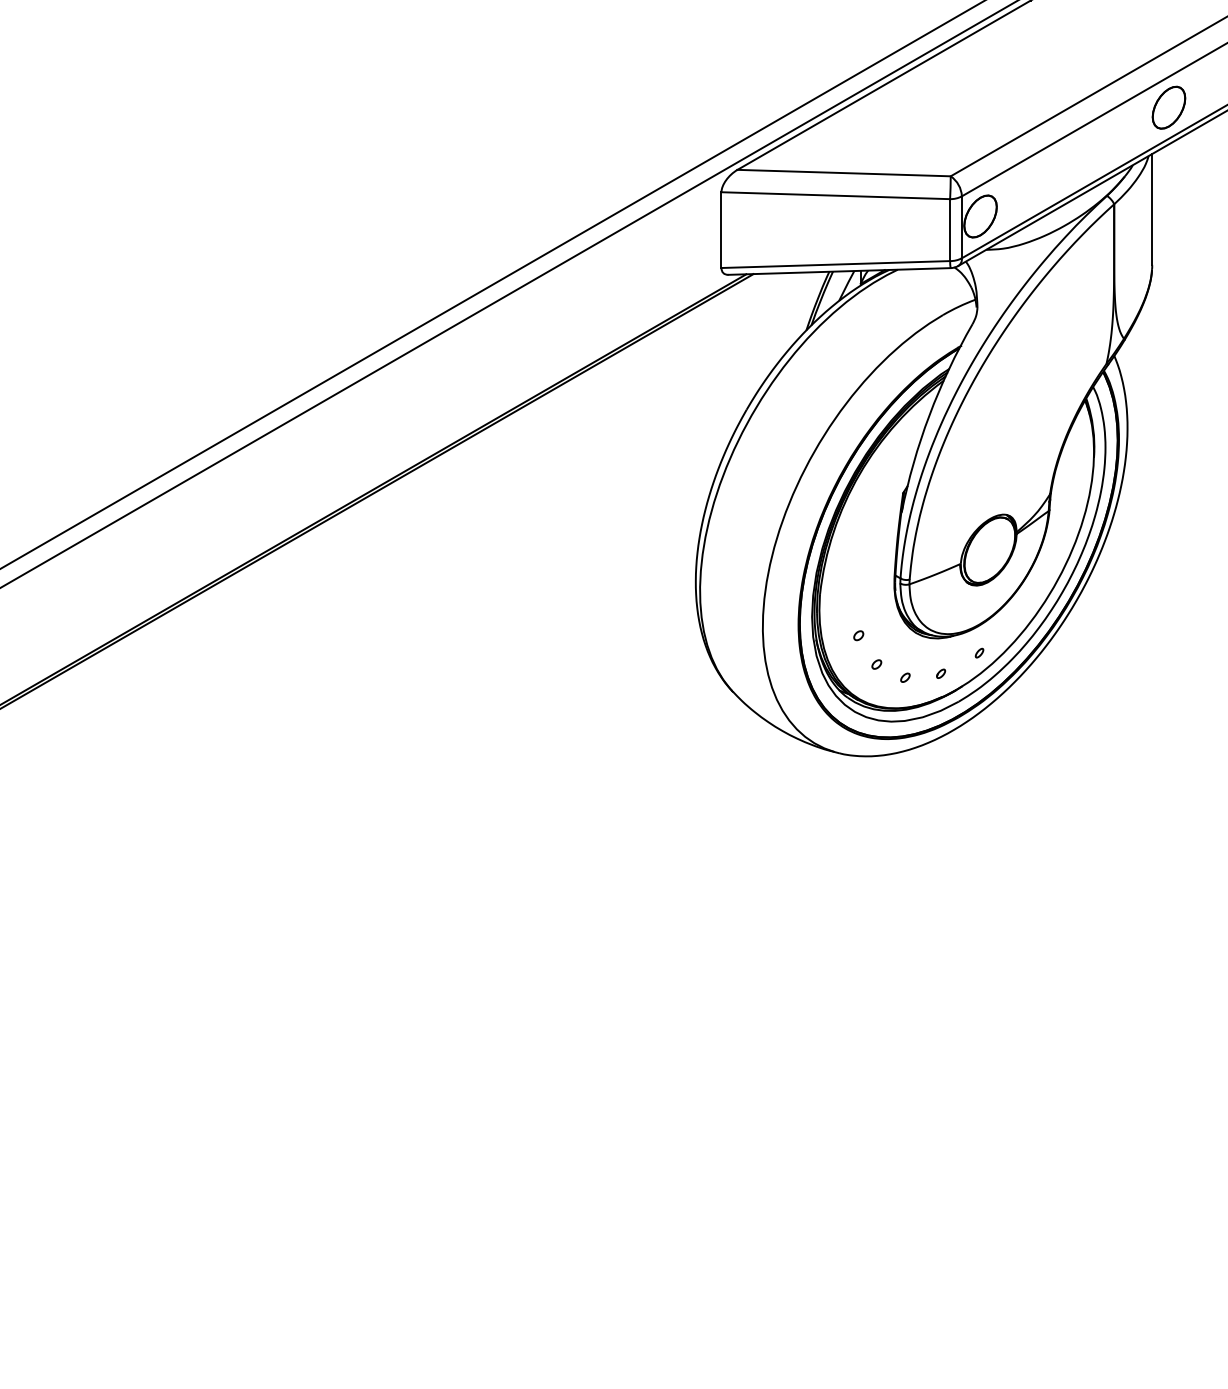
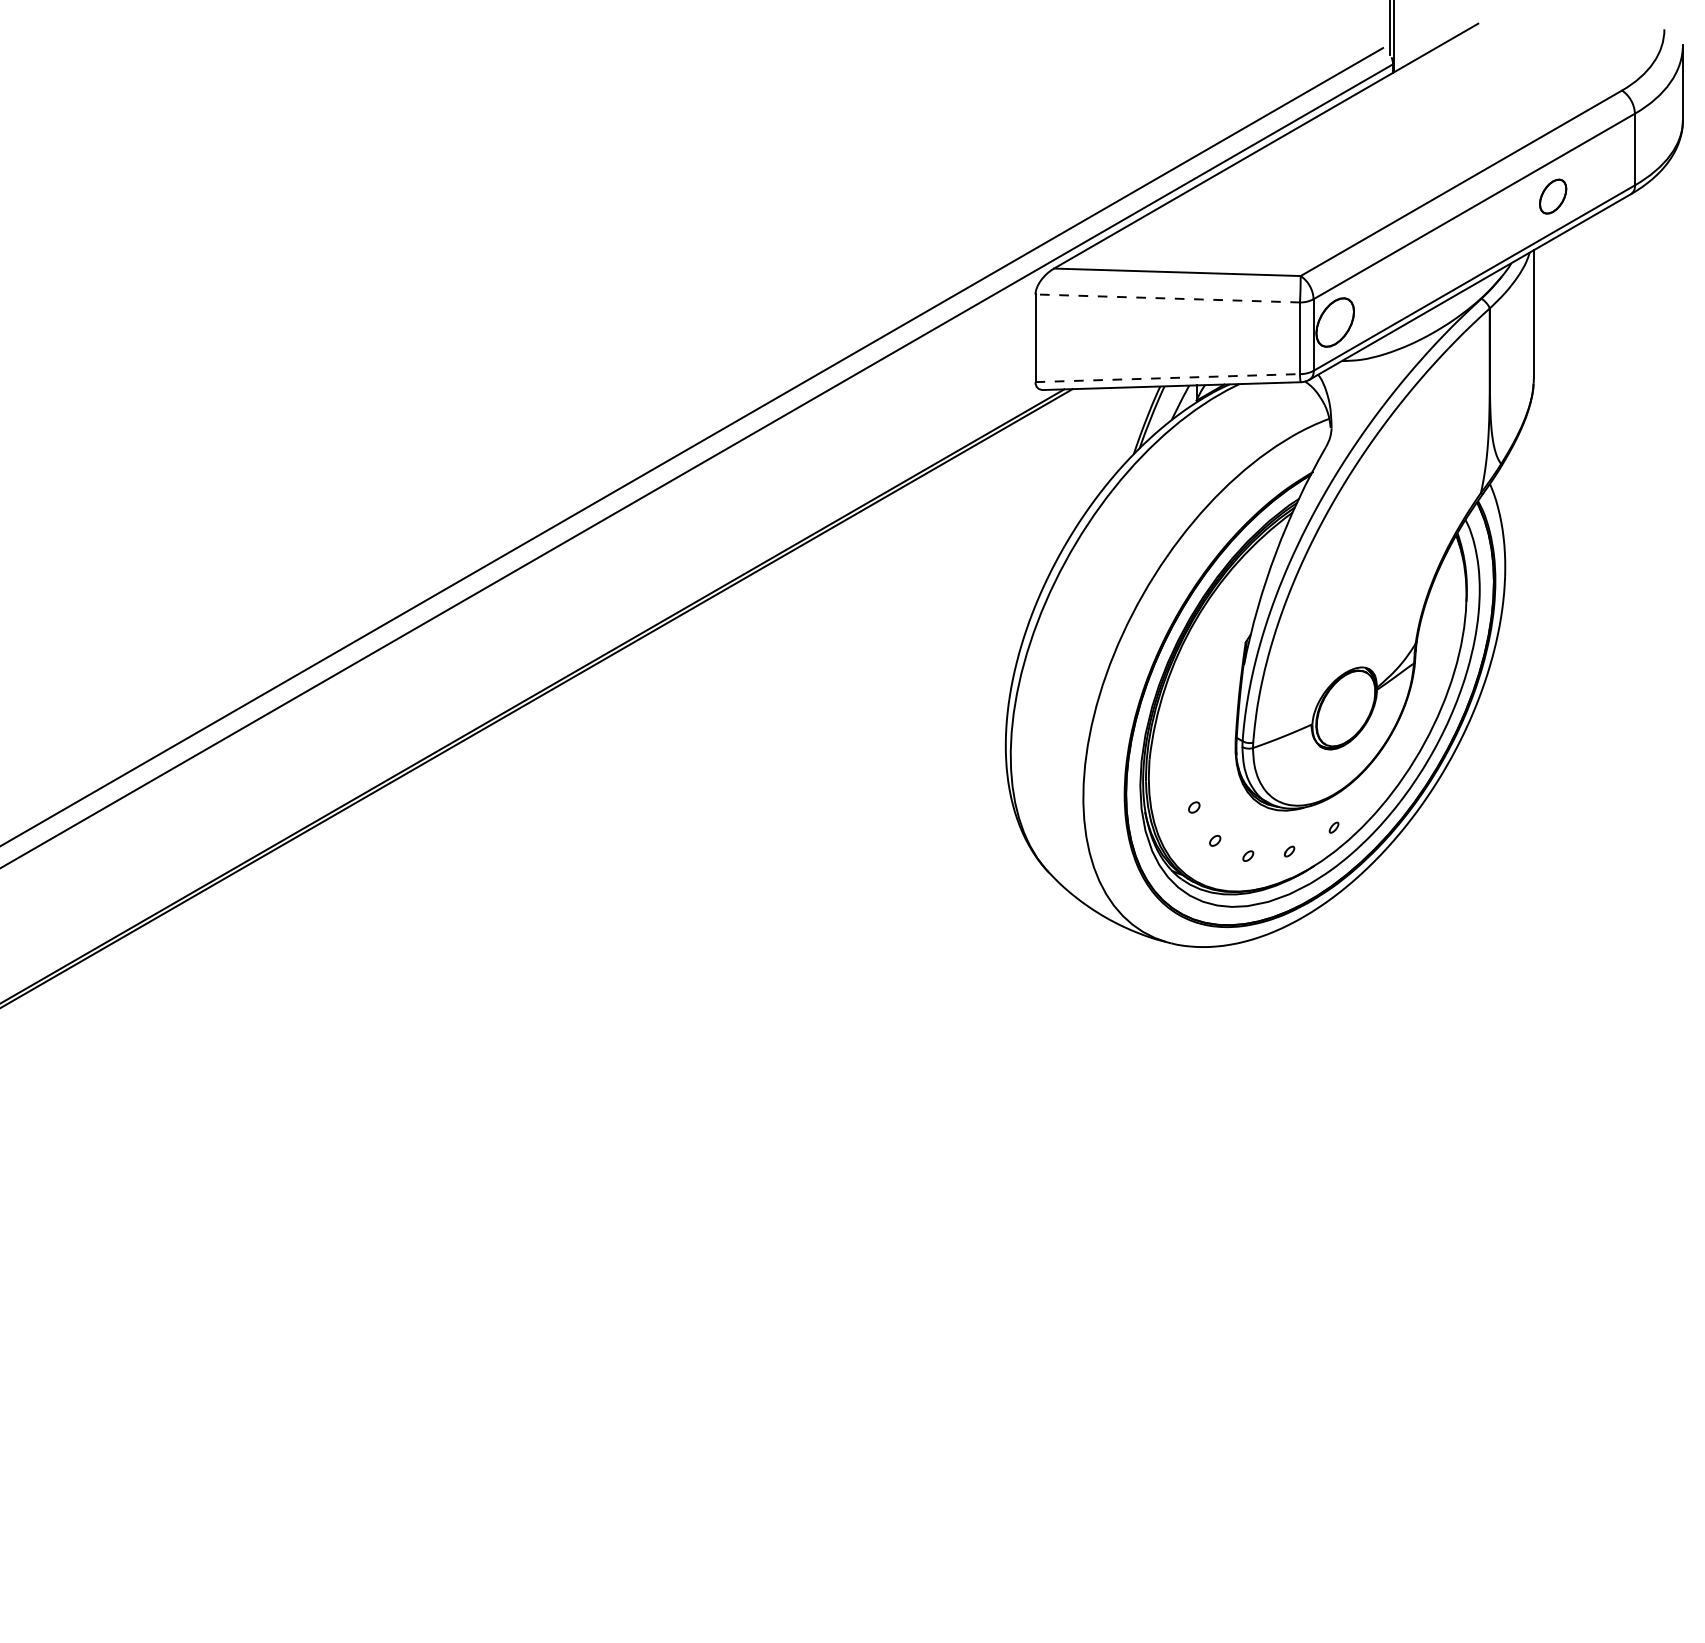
part: (1168, 107) -> (1552, 196), size x0.7
line: (835, 195) -> (1167, 298), solid -> dashed
line: (836, 264) -> (1168, 378), solid -> dashed

